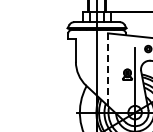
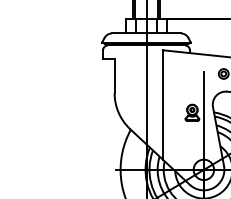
line: (108, 70) -> (163, 106), dashed -> solid

